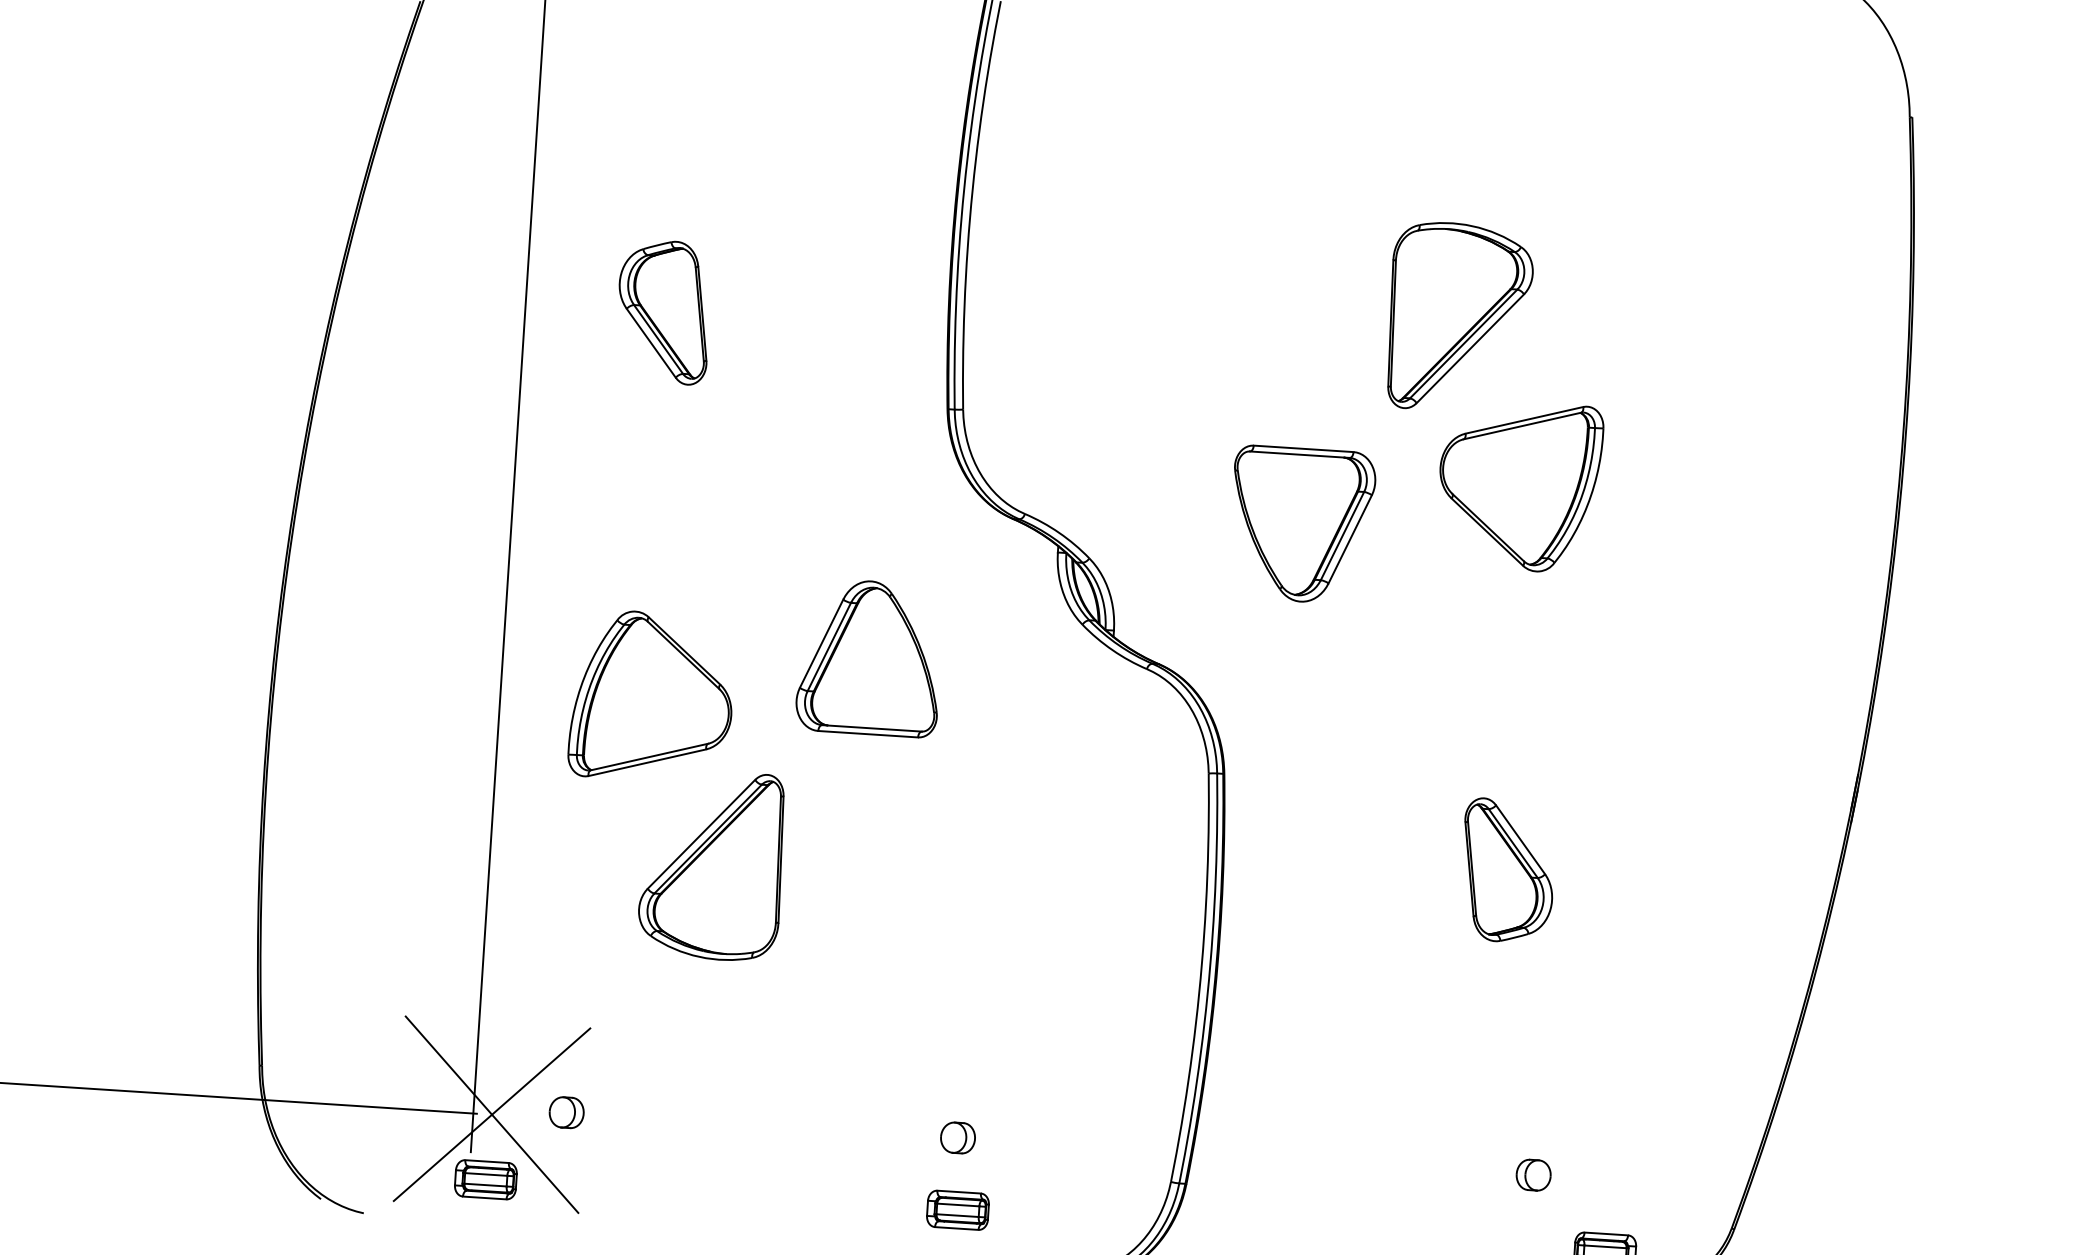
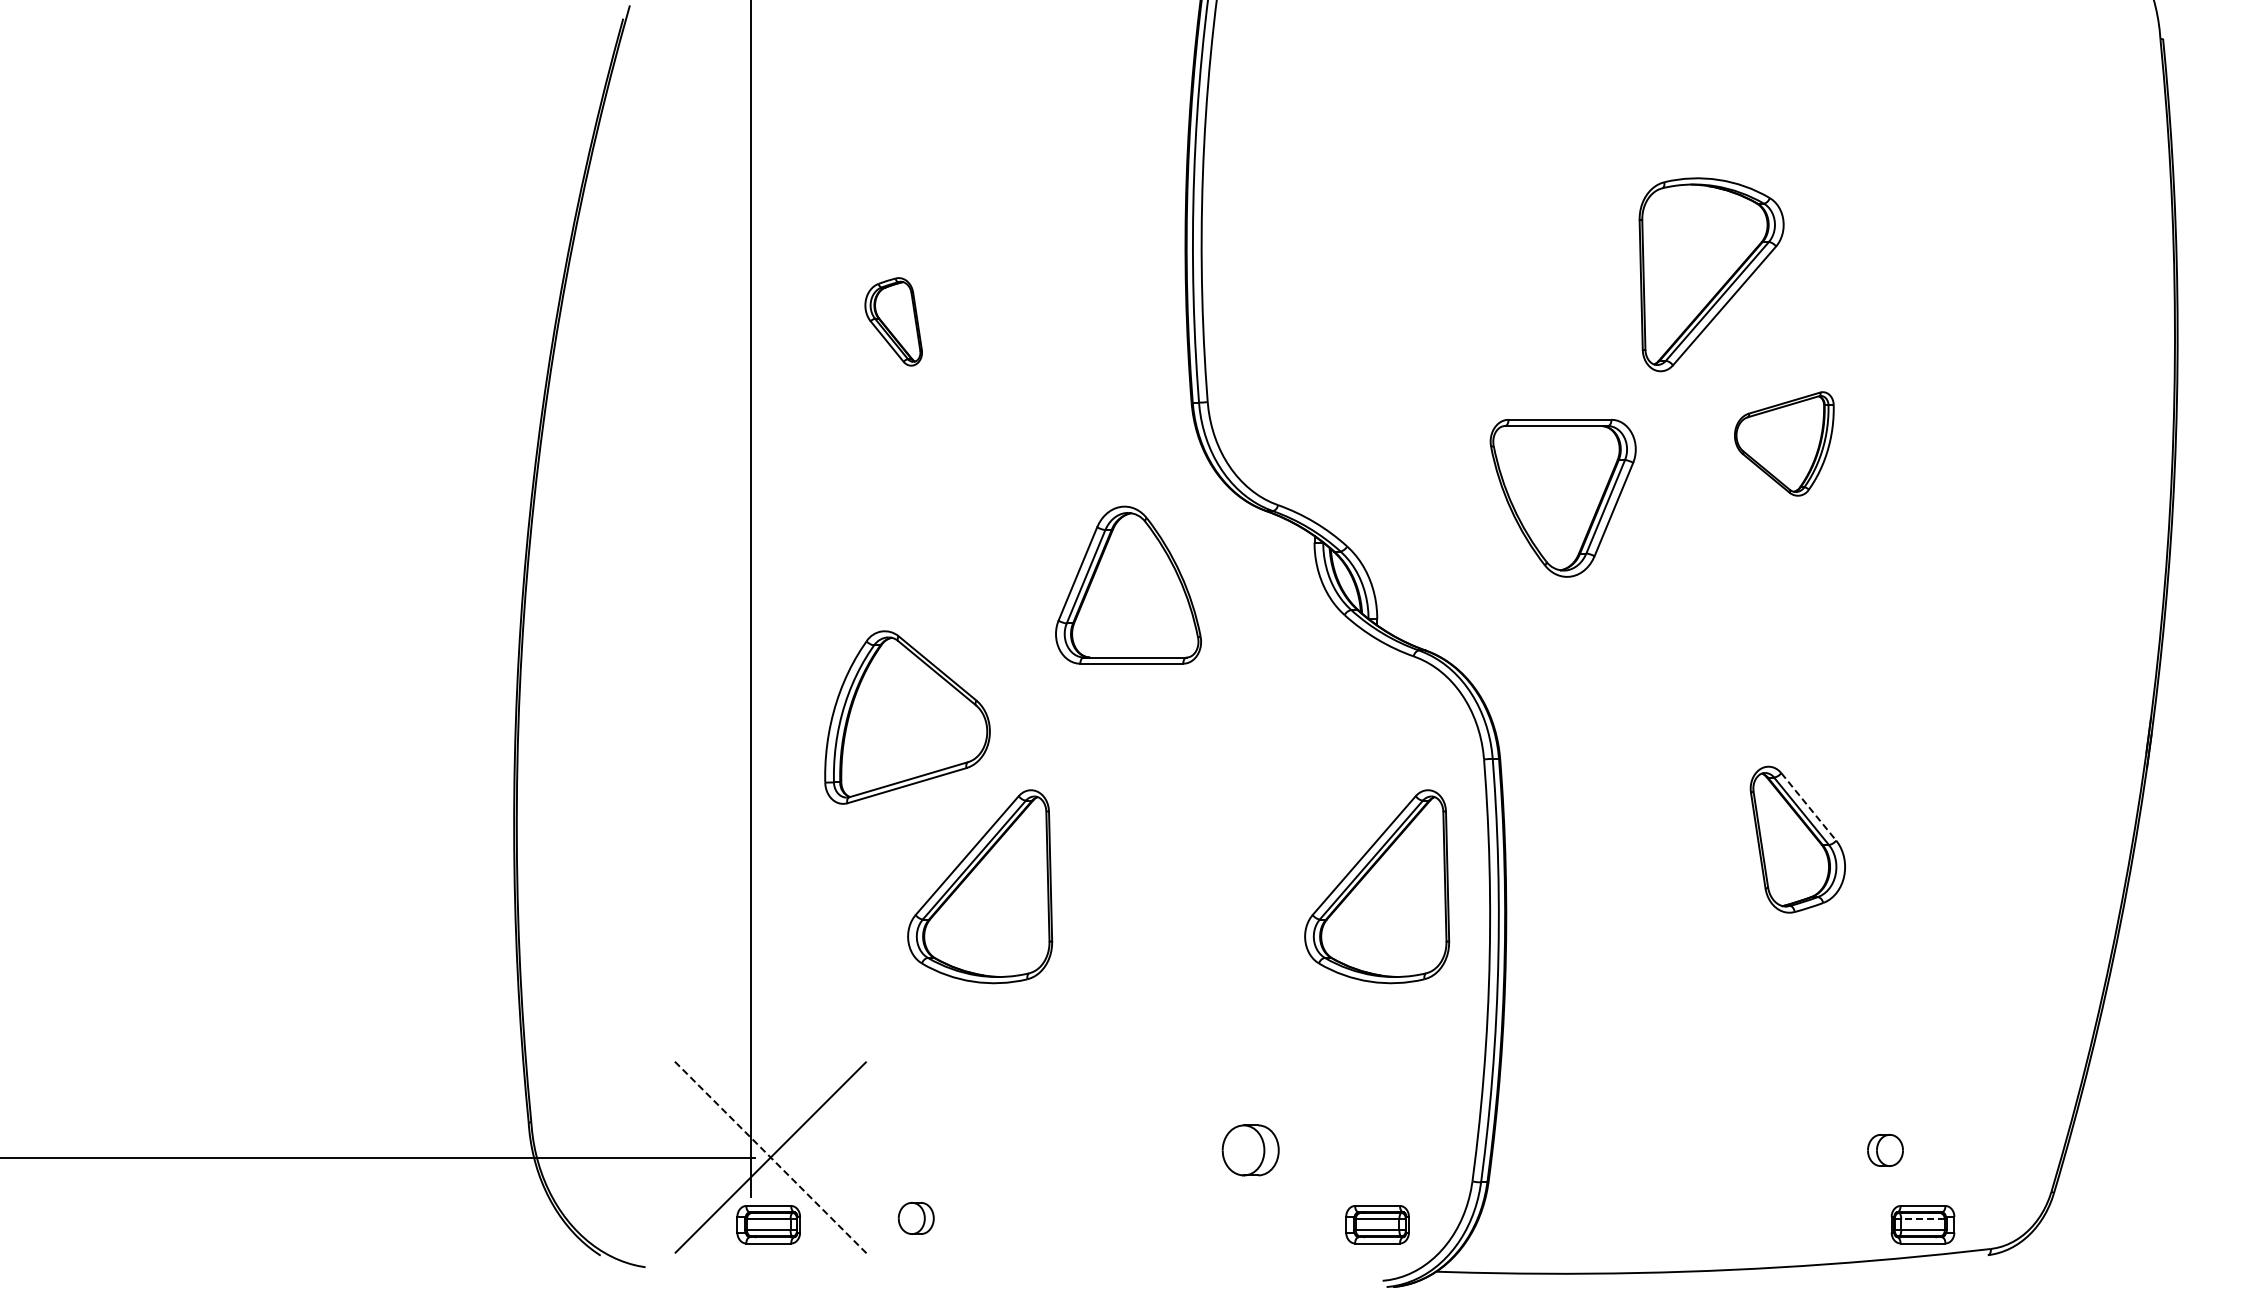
part: (663, 311) -> (893, 321), size x0.6
part: (1519, 485) -> (1784, 443), size x0.6
part: (870, 657) -> (1128, 584), moved
line: (1521, 840) -> (1809, 807), solid -> dashed
part: (1097, 889) -> (1377, 886), added
part: (565, 1112) -> (915, 1218), moved
line: (491, 1114) -> (770, 1157), solid -> dashed
part: (957, 1138) -> (1250, 1150), size x1.6
part: (1533, 1175) -> (1885, 1150), moved
part: (957, 1210) -> (1377, 1224), moved
line: (1605, 1247) -> (1923, 1219), solid -> dashed

